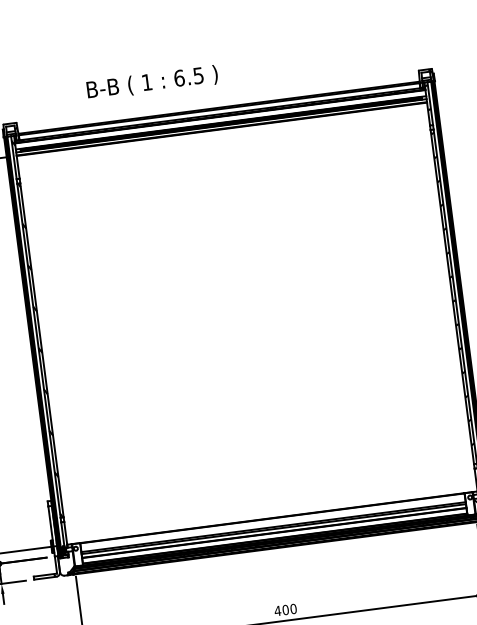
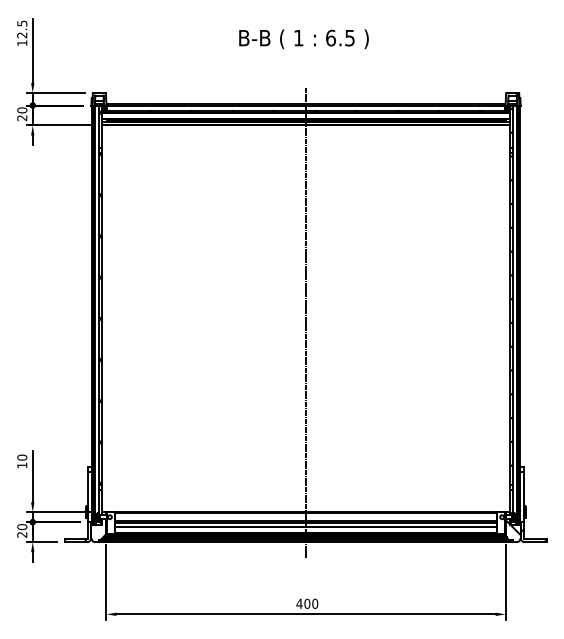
text: (151, 83) -> (303, 39), moved
line: (248, 327) -> (306, 322), added

